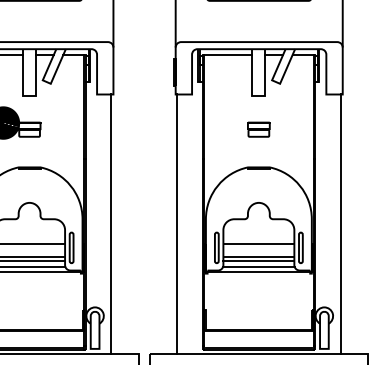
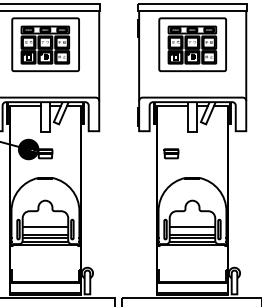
part: (258, 129) -> (171, 153), moved
line: (110, 224) -> (97, 214), removed
line: (176, 224) -> (139, 214), removed
line: (339, 224) -> (244, 214), removed

